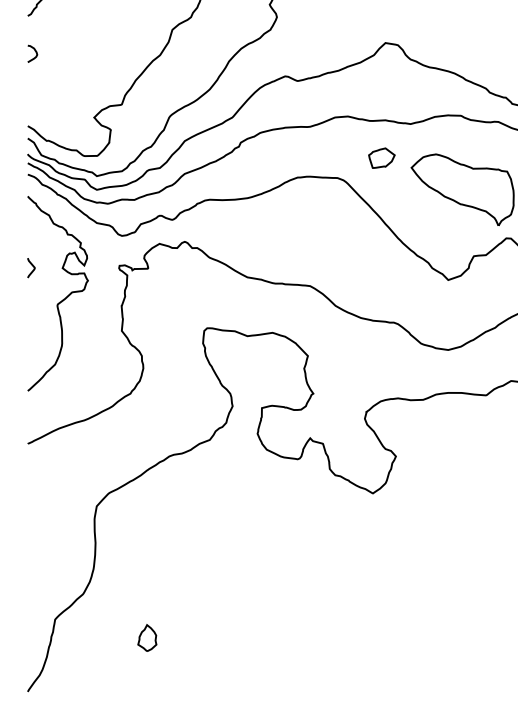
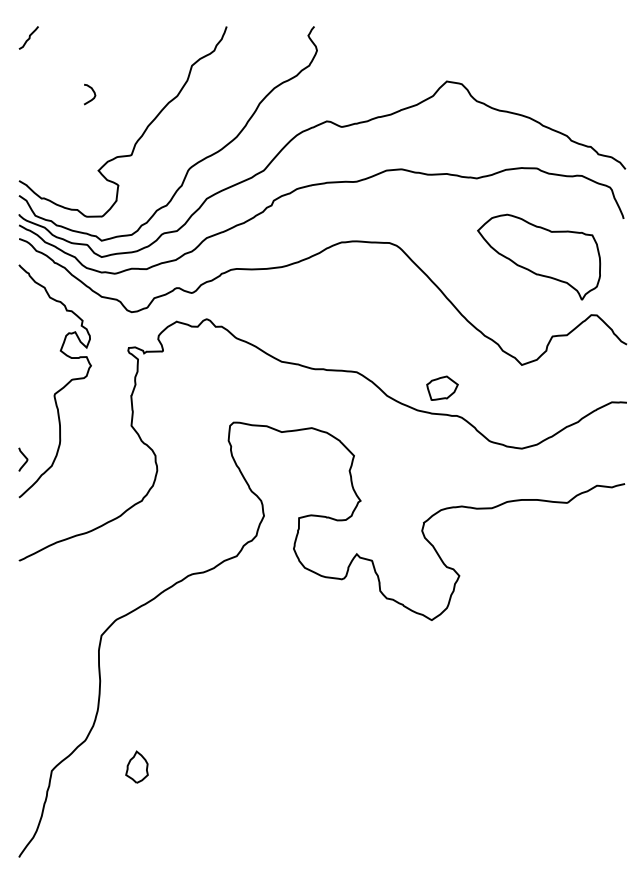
curve: (35, 53) -> (93, 93), moved
part: (381, 157) -> (442, 387), moved
curve: (32, 266) -> (24, 457), moved
part: (146, 637) -> (136, 766), moved

